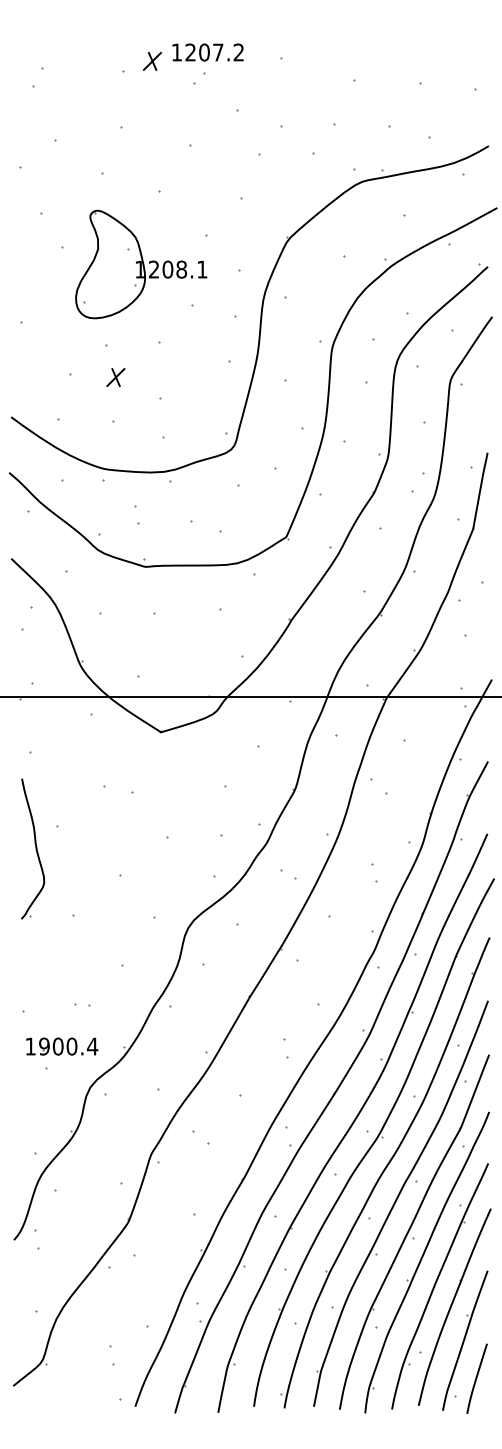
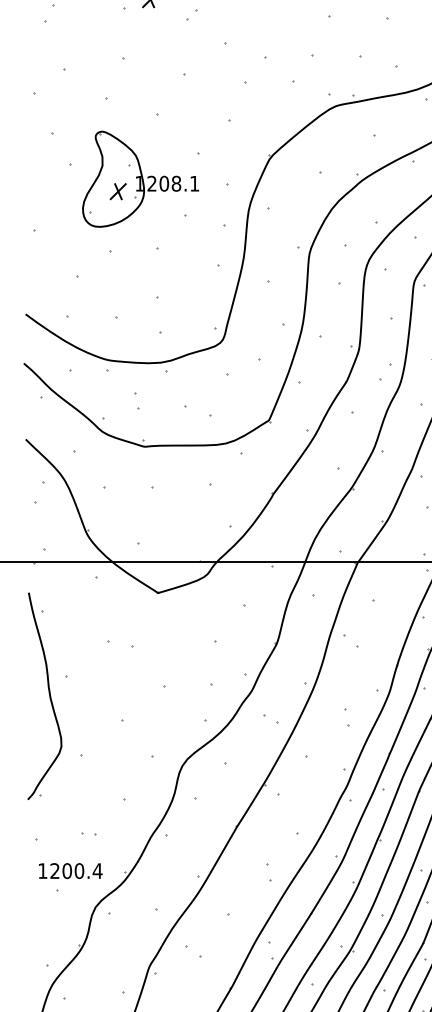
part: (115, 377) -> (117, 191), moved
part: (32, 848) -> (44, 695), size x1.67
text: (44, 1046) -> (55, 871), 1900.4 -> 1200.4

